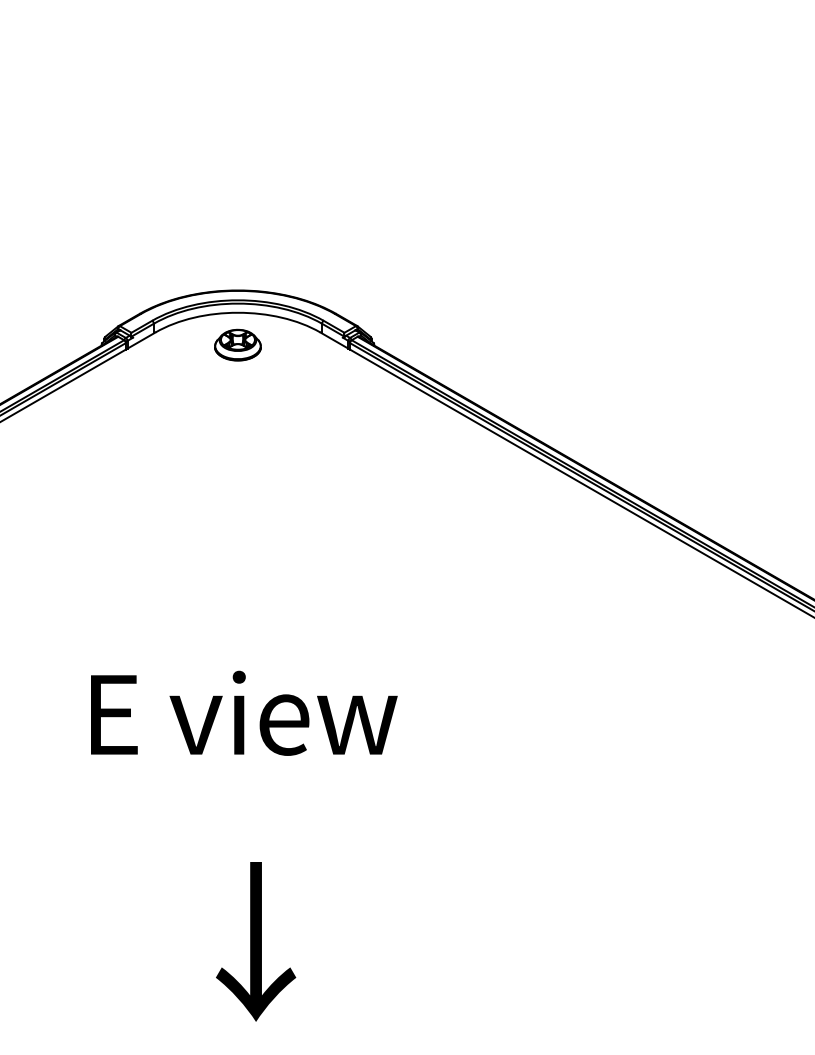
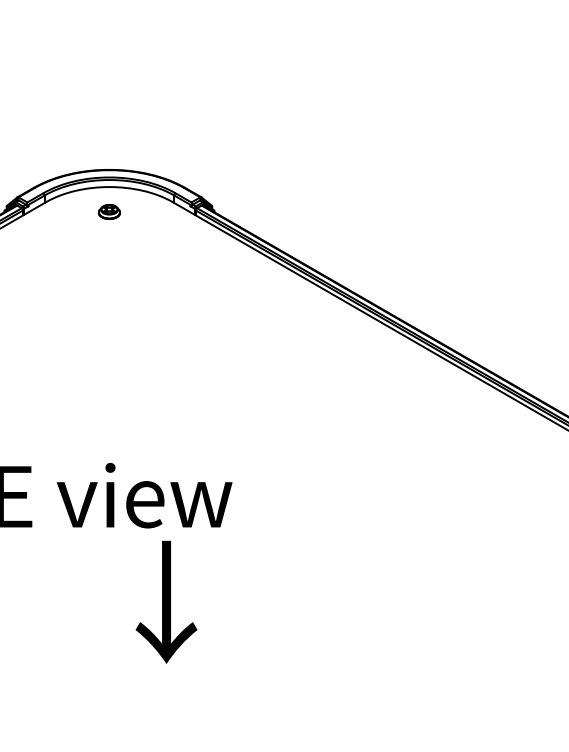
part: (237, 344) -> (109, 211), size x0.6
text: (256, 941) -> (166, 602), moved

